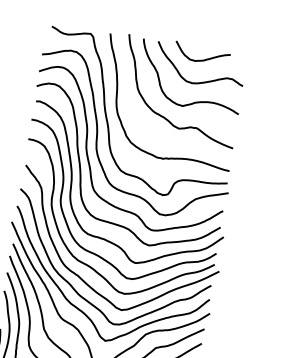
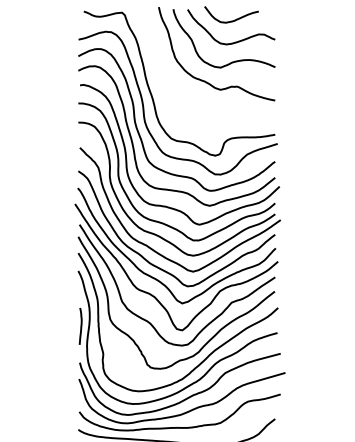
curve: (121, 120) -> (164, 90), removed

